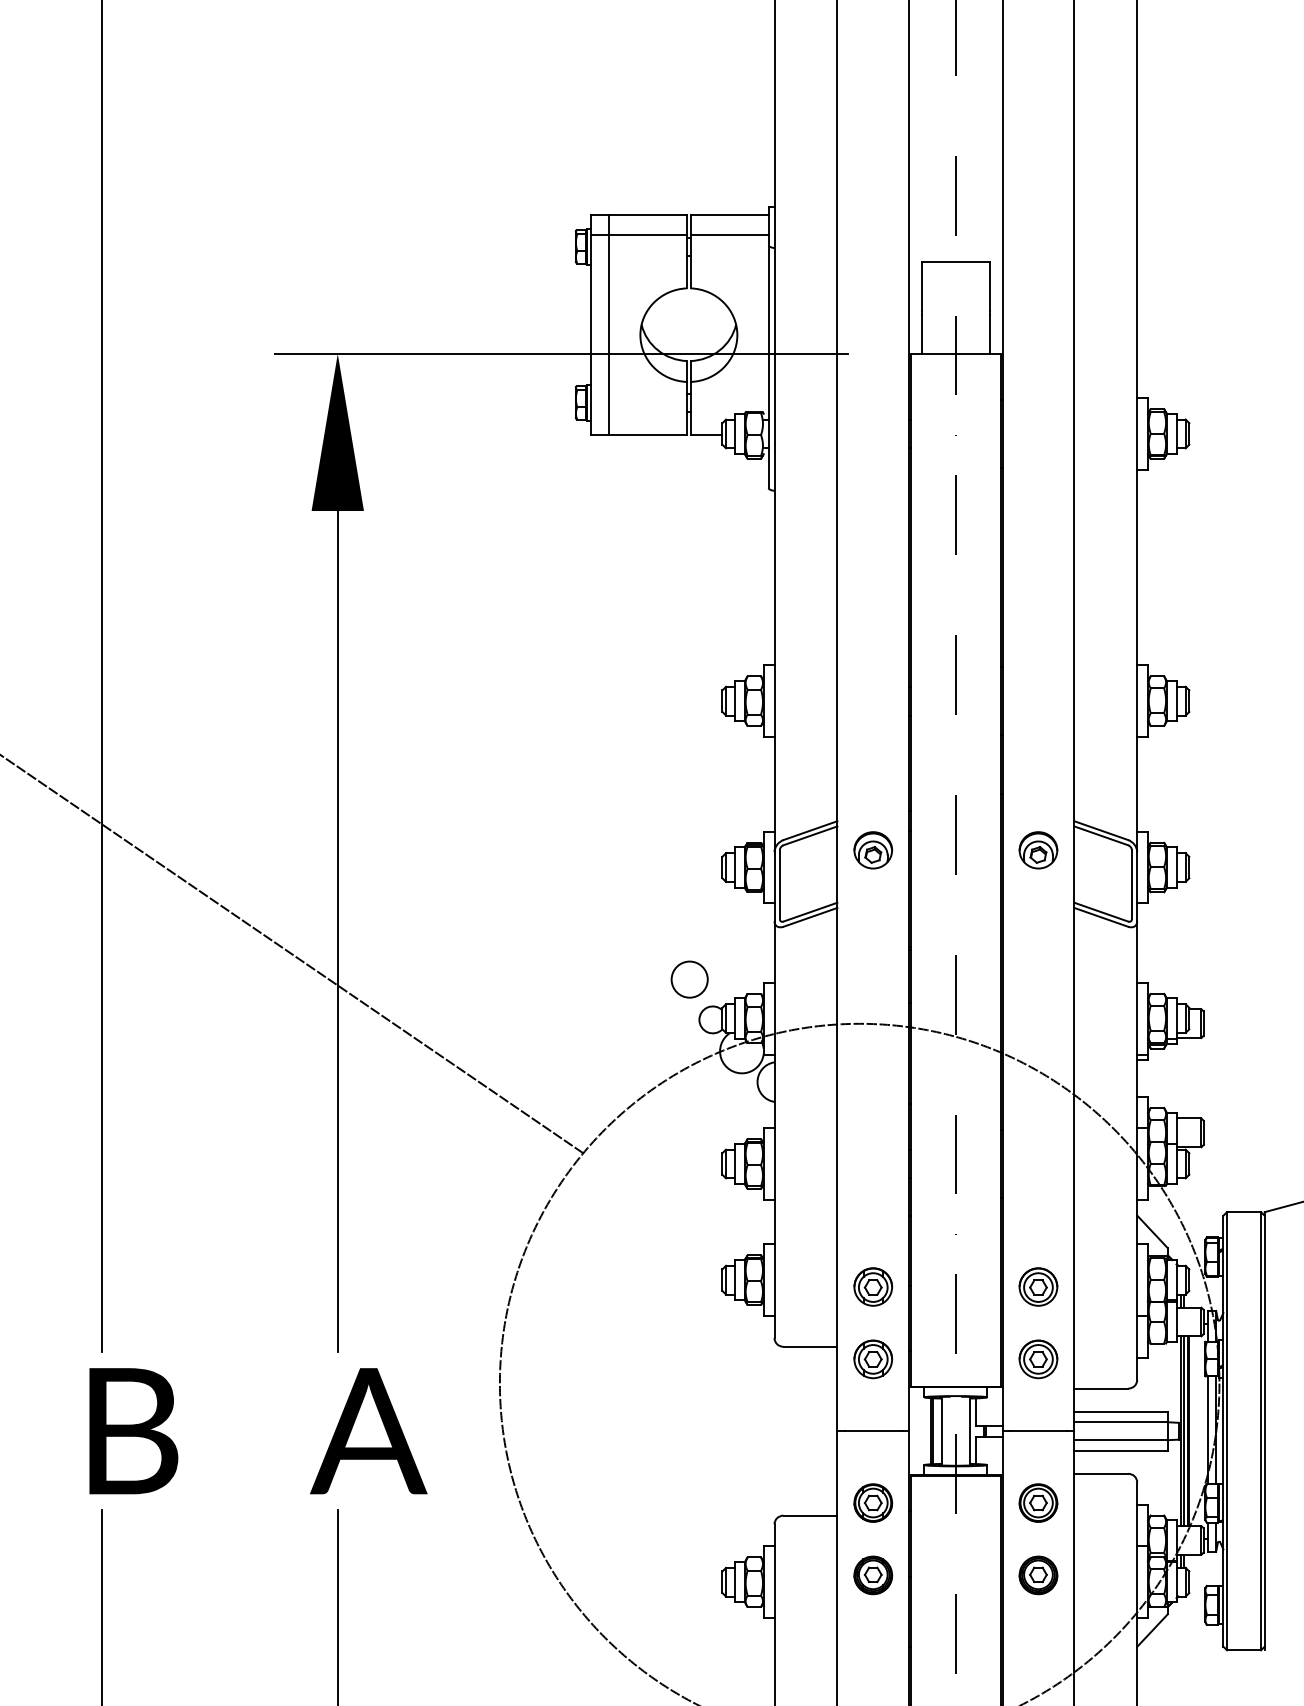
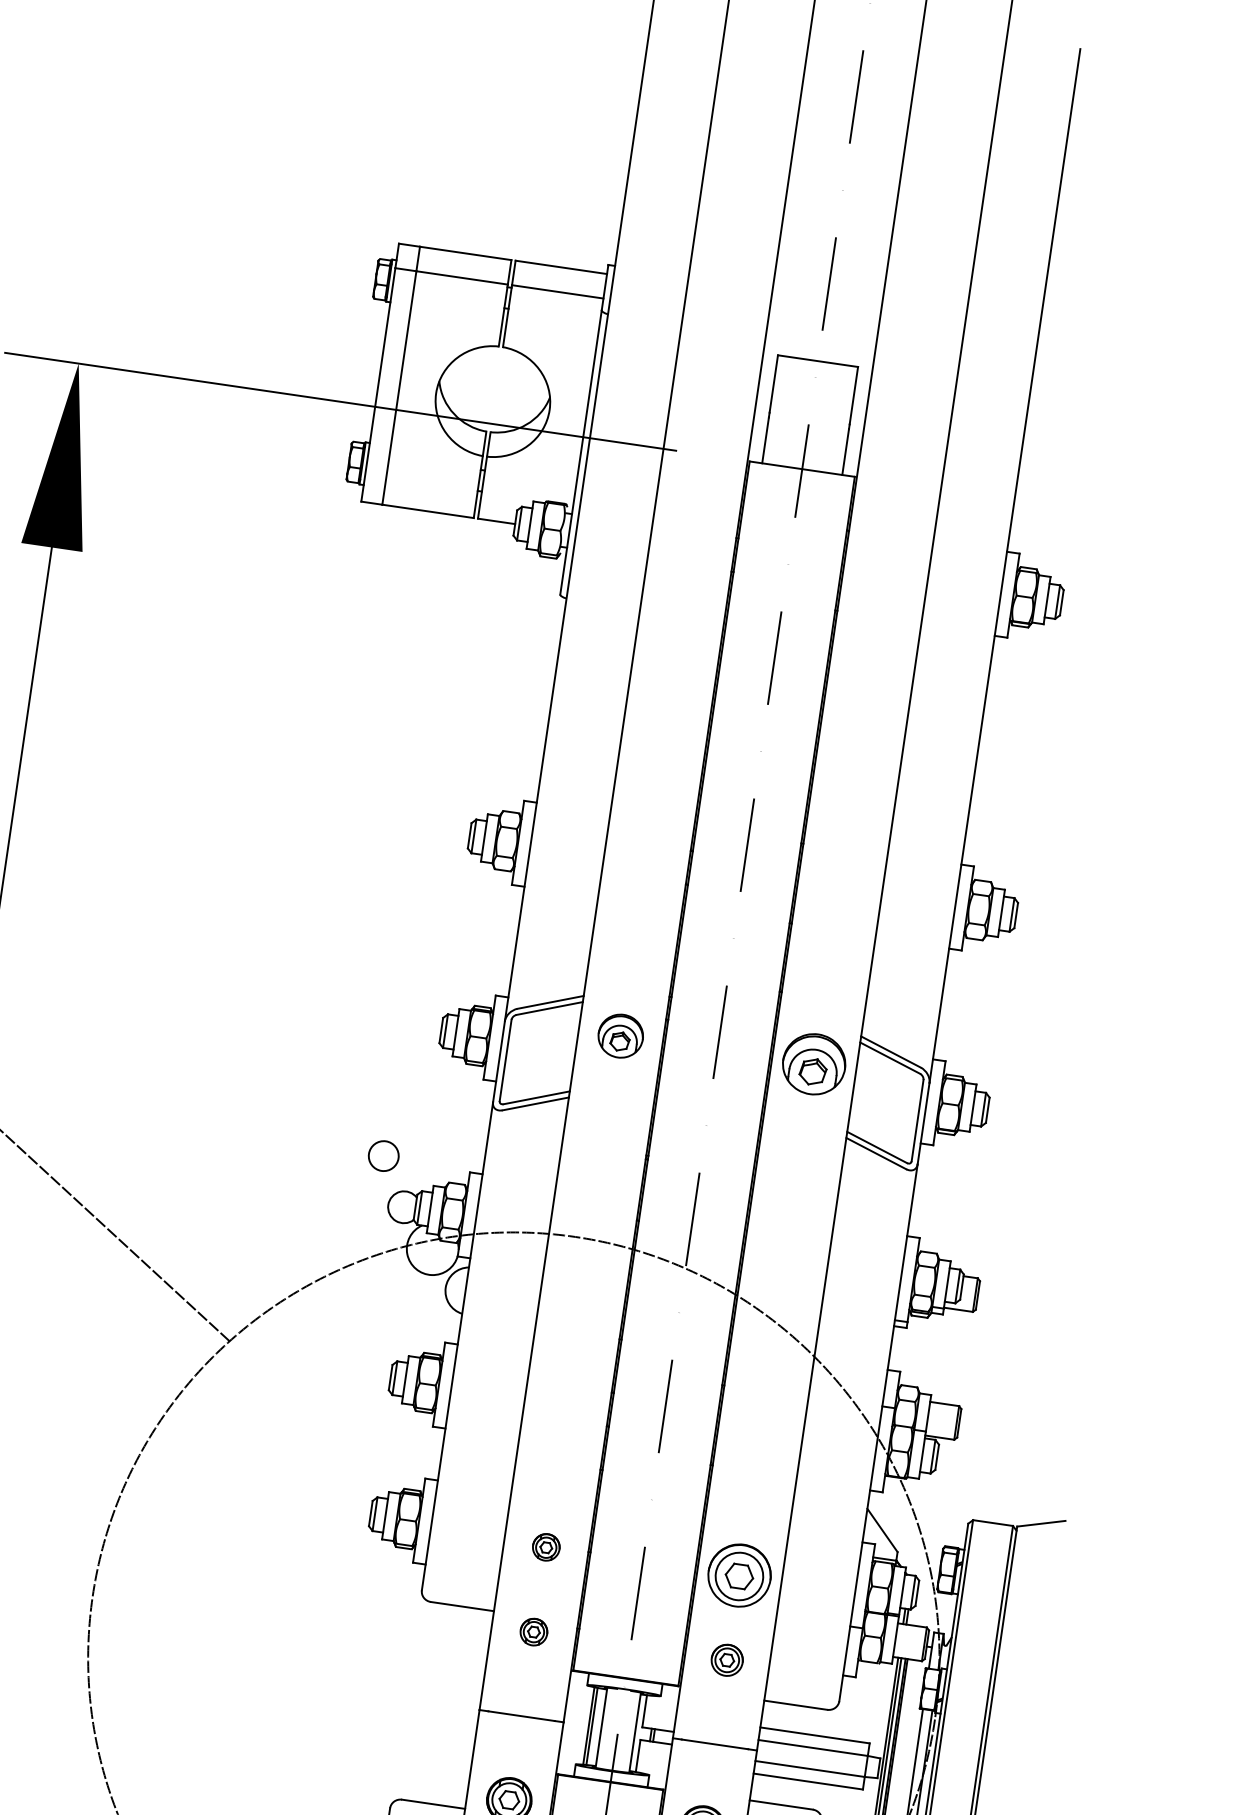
part: (1038, 850) -> (814, 1064), size x1.4
circle: (689, 979) -> (383, 1155), size x0.7
part: (873, 1286) -> (546, 1546), size x0.6
part: (1038, 1286) -> (739, 1574), size x1.4
part: (873, 1359) -> (534, 1632), size x0.6
part: (1038, 1359) -> (727, 1660), size x0.7

